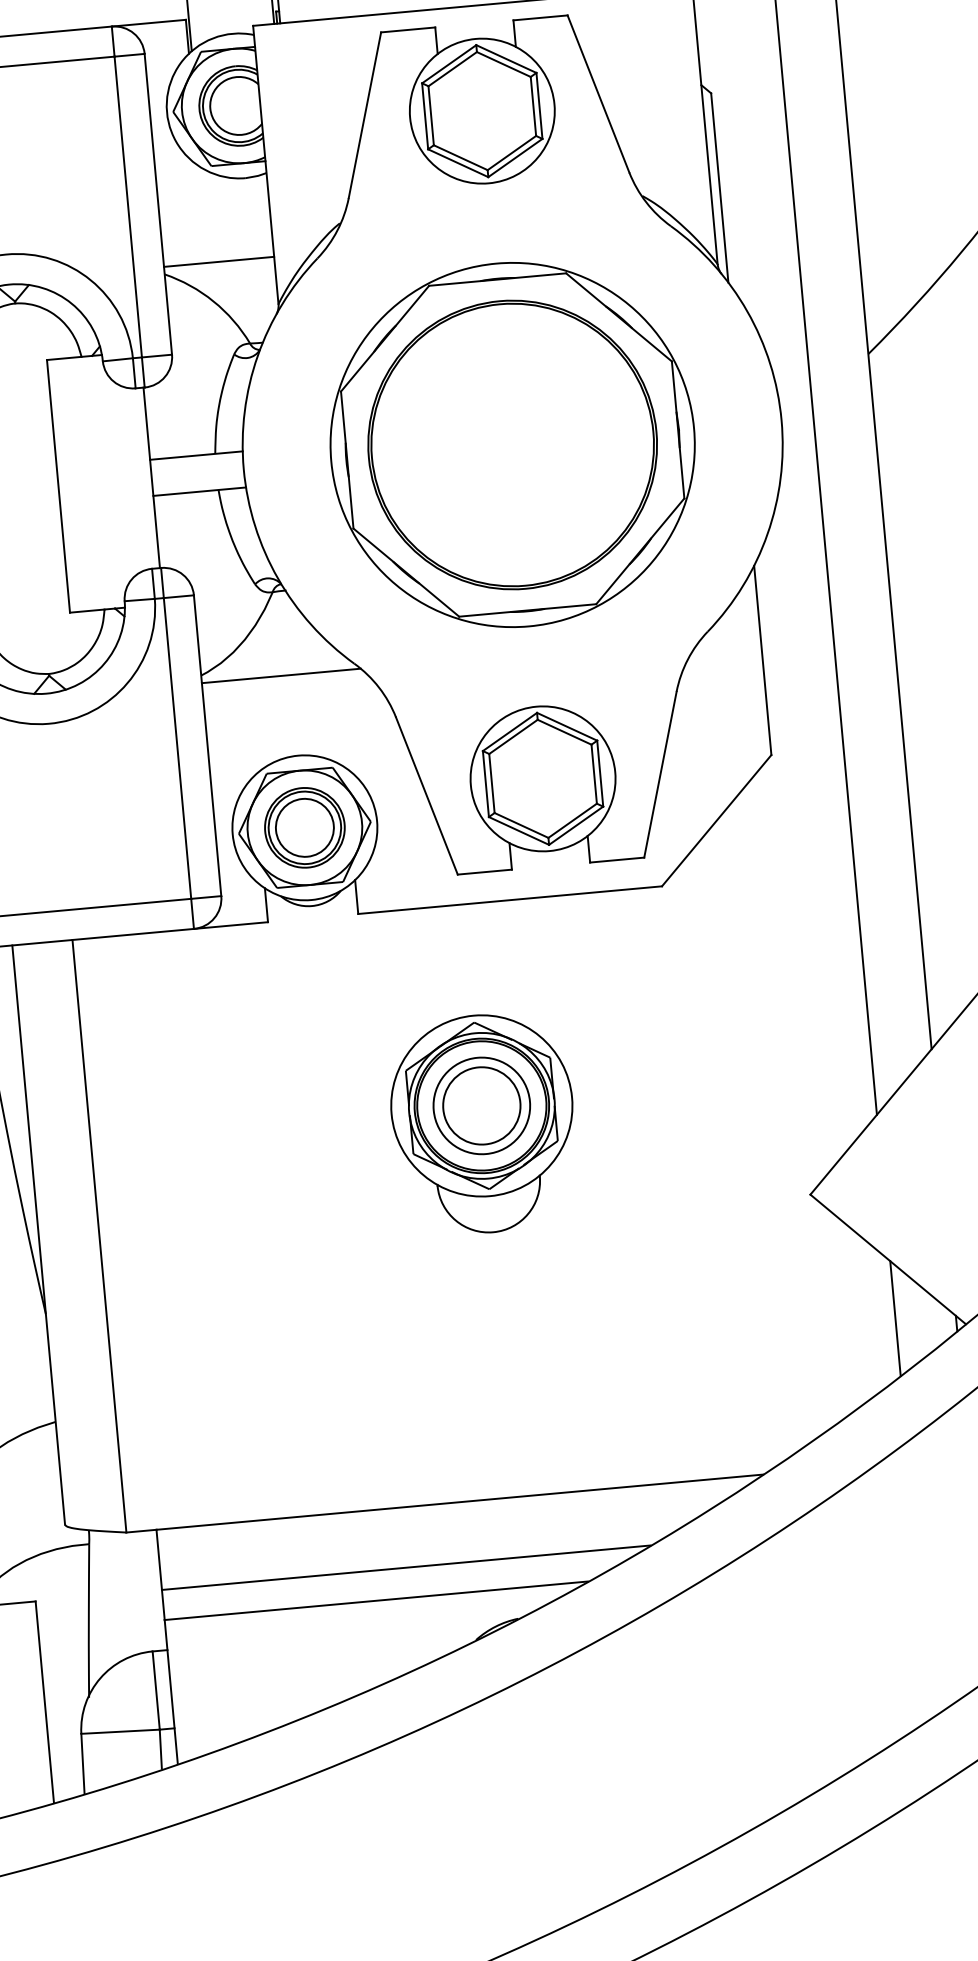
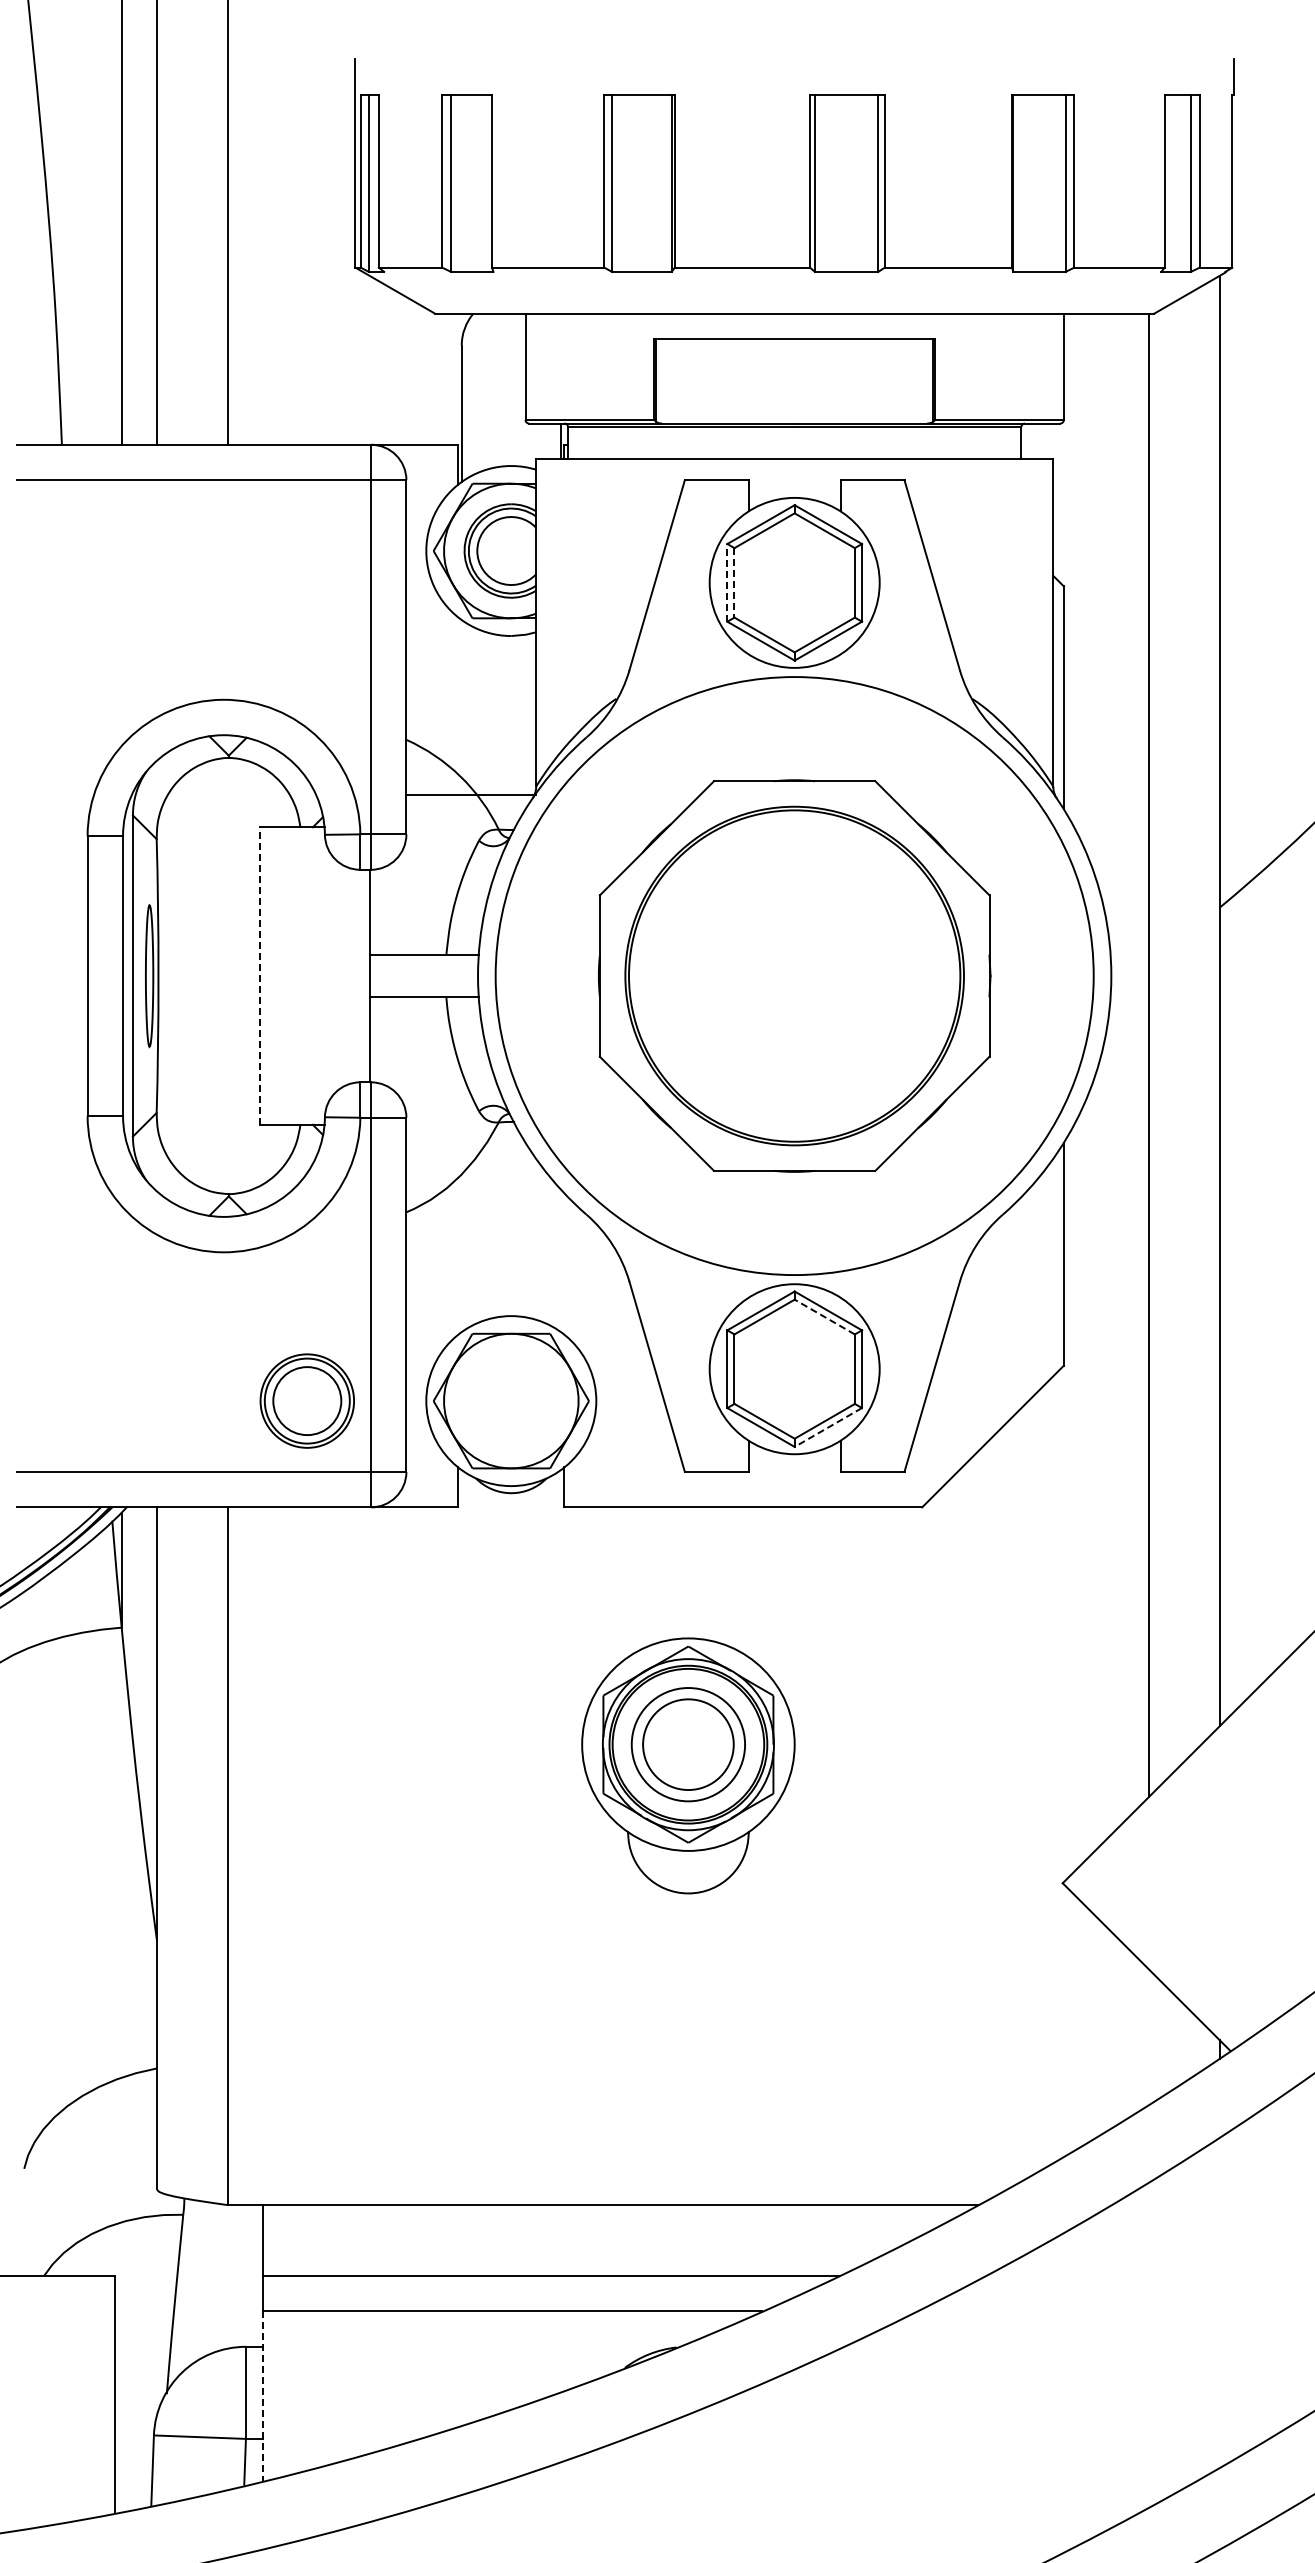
line: (425, 115) -> (727, 582), solid -> dashed
line: (431, 115) -> (734, 582), solid -> dashed
line: (219, 261) -> (471, 794), moved
circle: (512, 444) -> (794, 975), size x1.4
line: (58, 486) -> (259, 976), solid -> dashed
line: (280, 676) -> (499, 1221), removed
line: (564, 732) -> (824, 1317), solid -> dashed
line: (576, 825) -> (828, 1427), solid -> dashed
part: (304, 827) -> (306, 1400), moved
line: (895, 1318) -> (1148, 2036), removed
line: (171, 1692) -> (263, 2396), solid -> dashed

